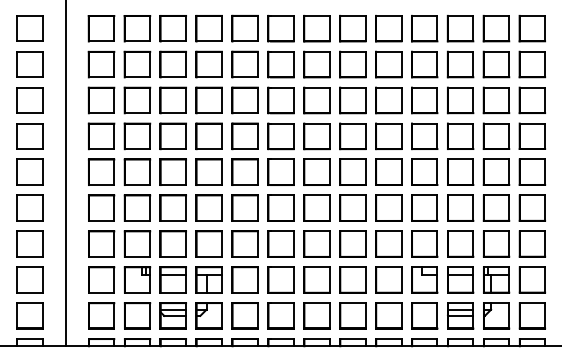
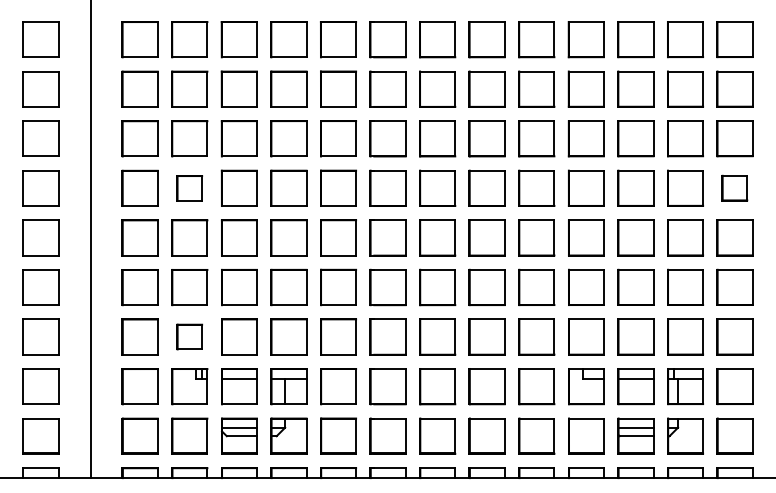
part: (531, 135) -> (733, 187), size x0.7
part: (137, 136) -> (189, 188), size x0.7
part: (137, 243) -> (189, 336), size x0.7

